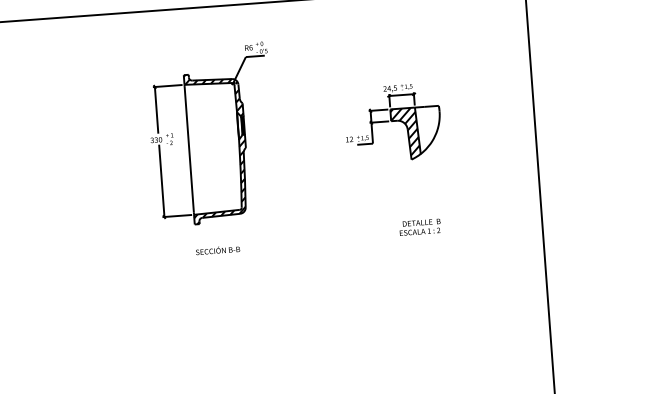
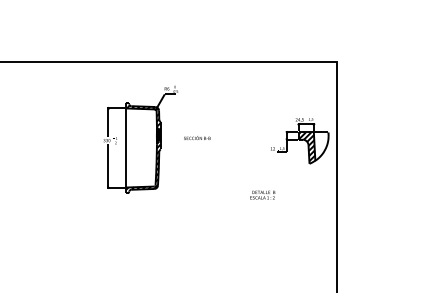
part: (394, 124) -> (300, 141), moved
text: (419, 226) -> (262, 194), moved
text: (218, 249) -> (197, 137), moved

